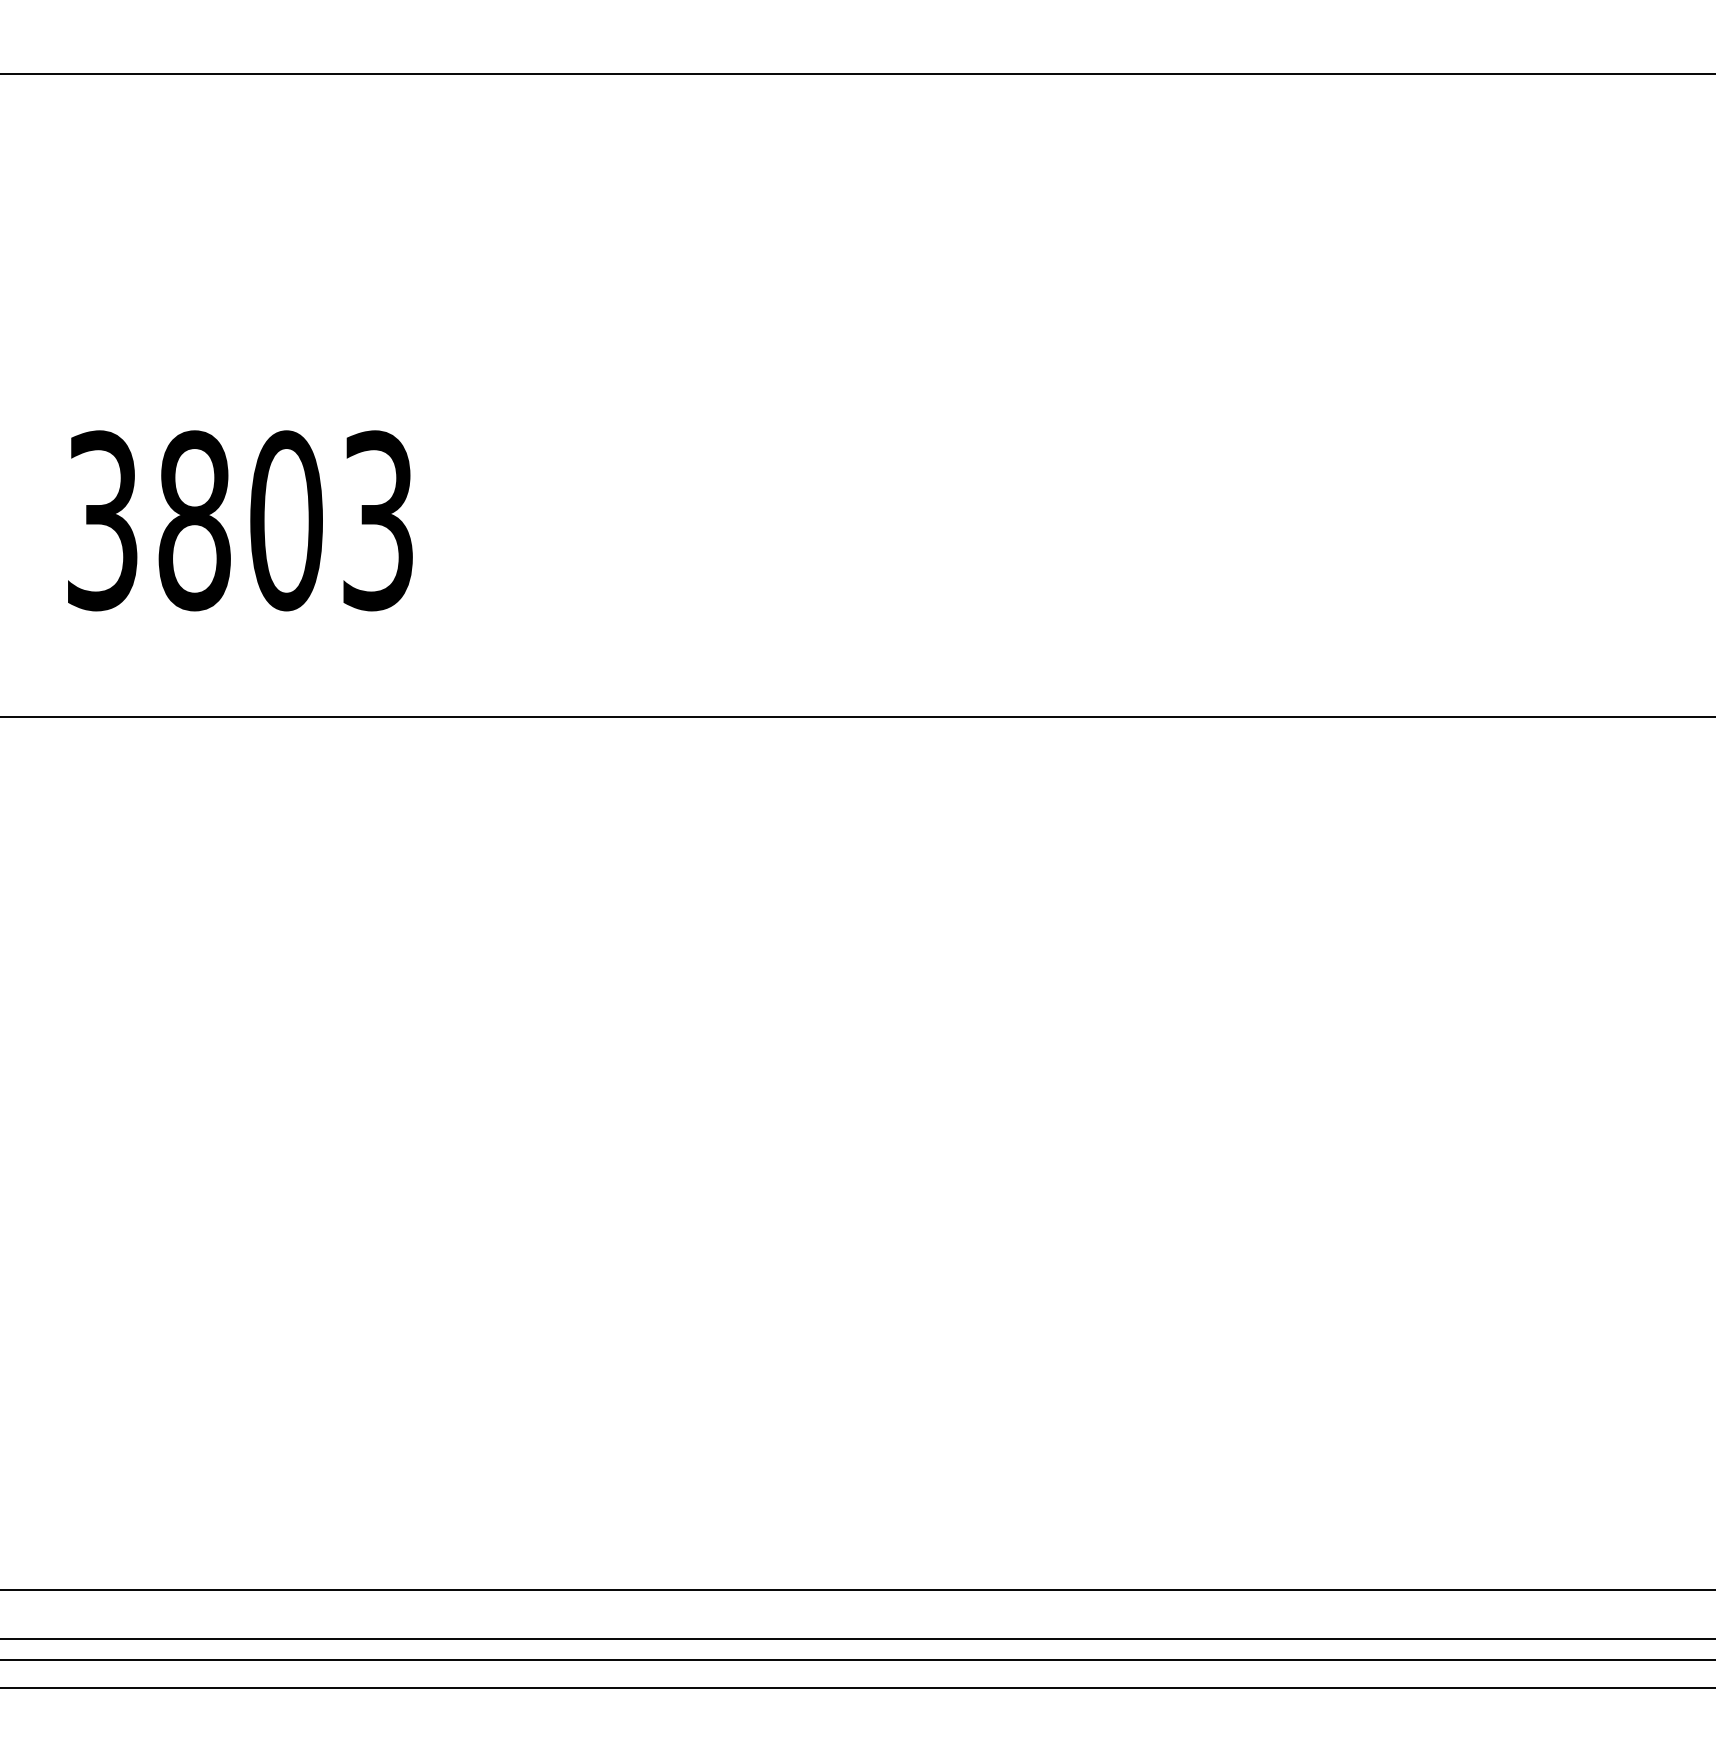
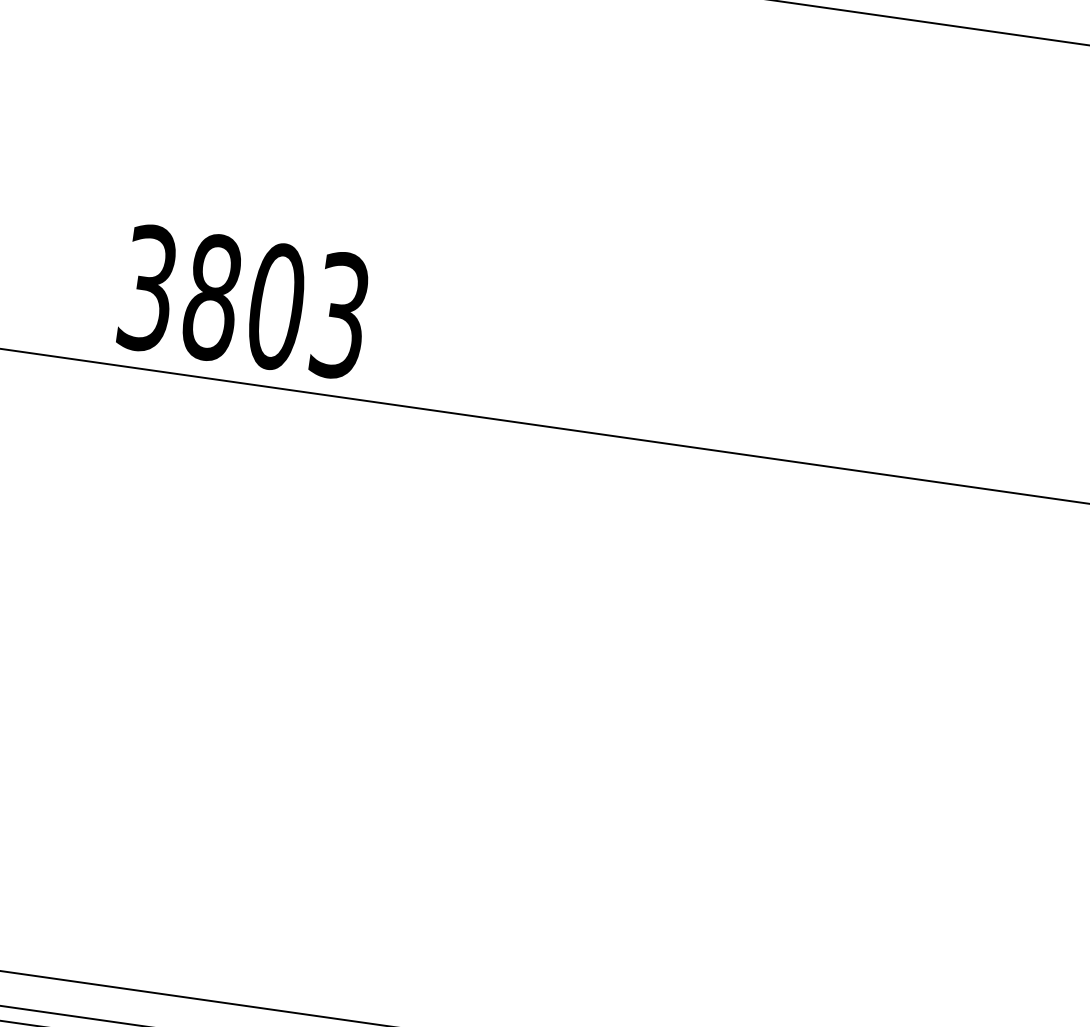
text: (240, 520) -> (244, 301), moved

